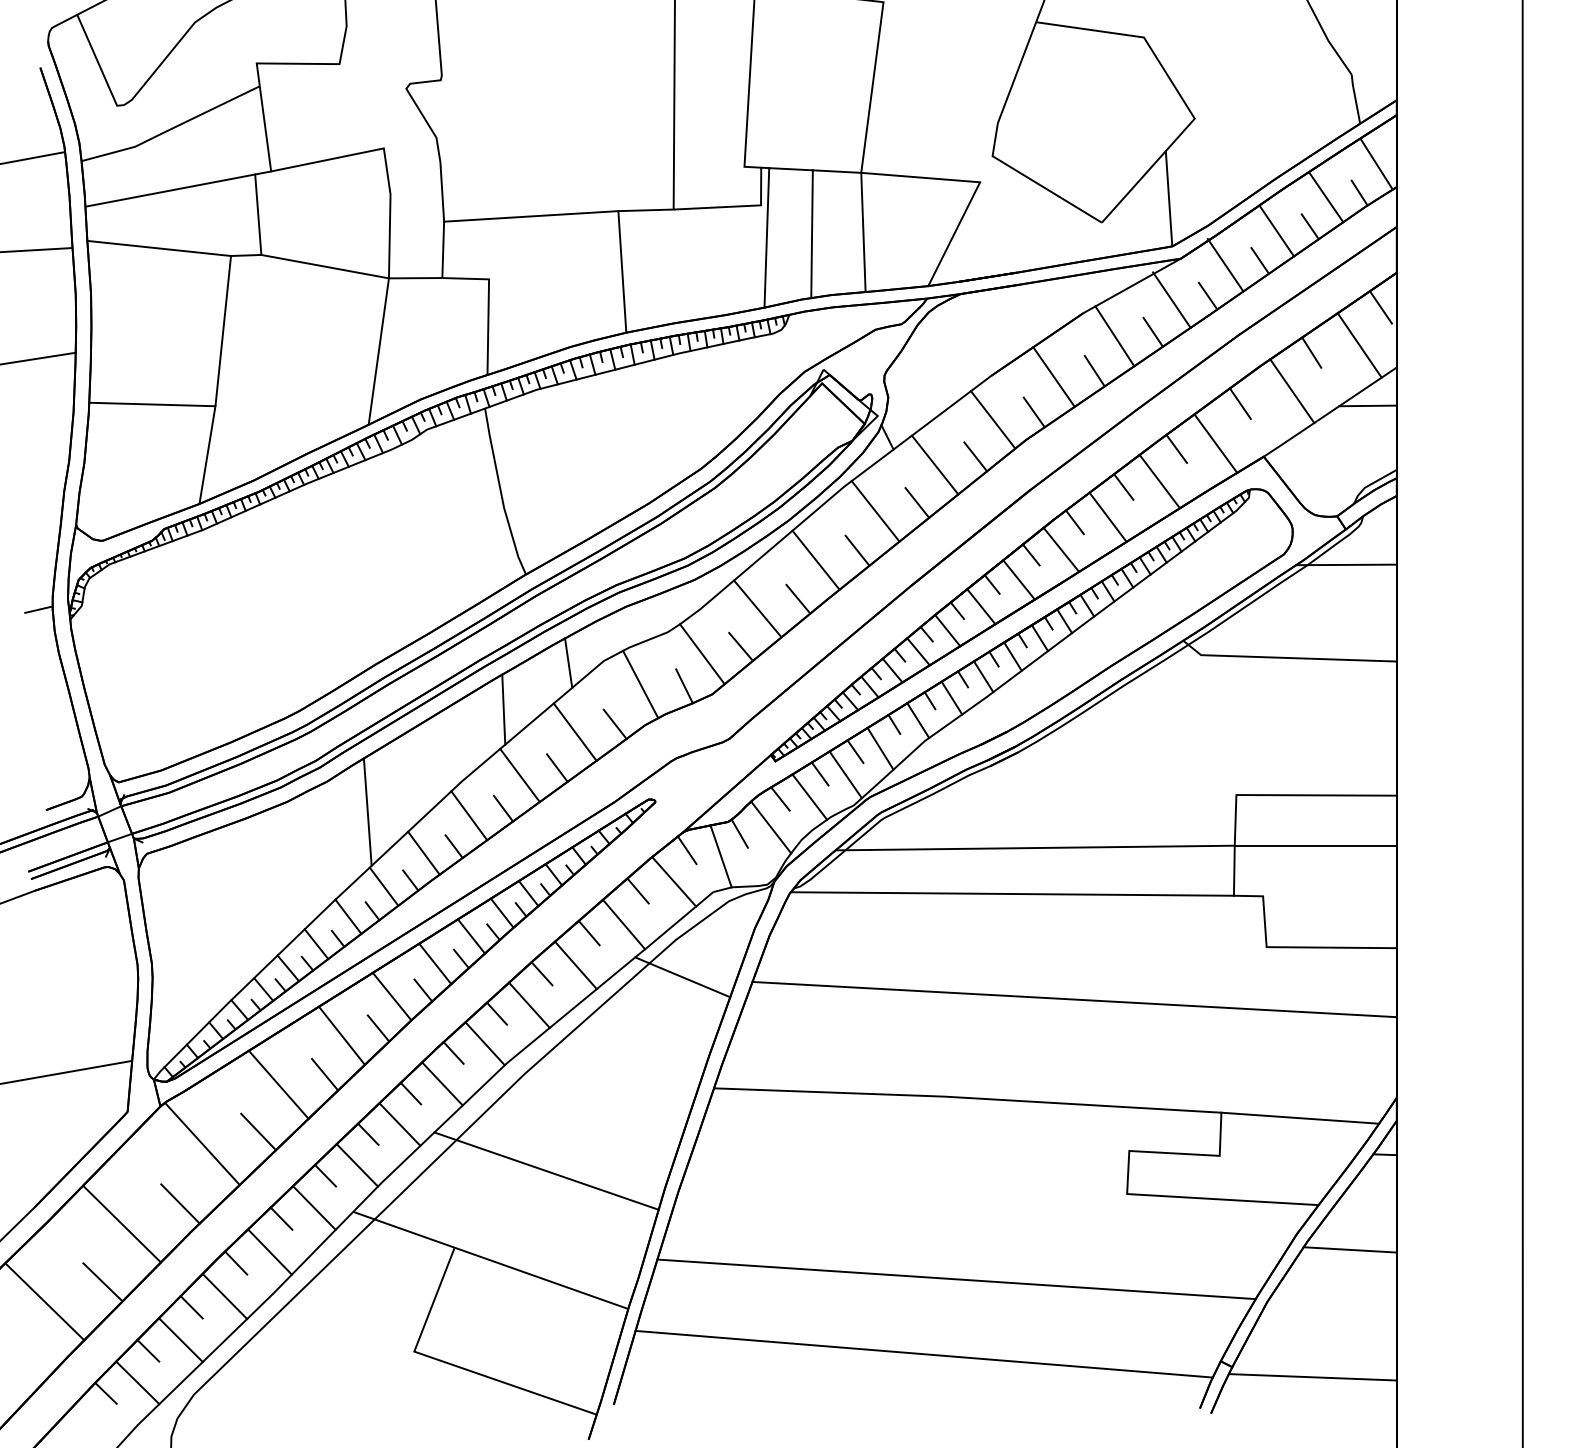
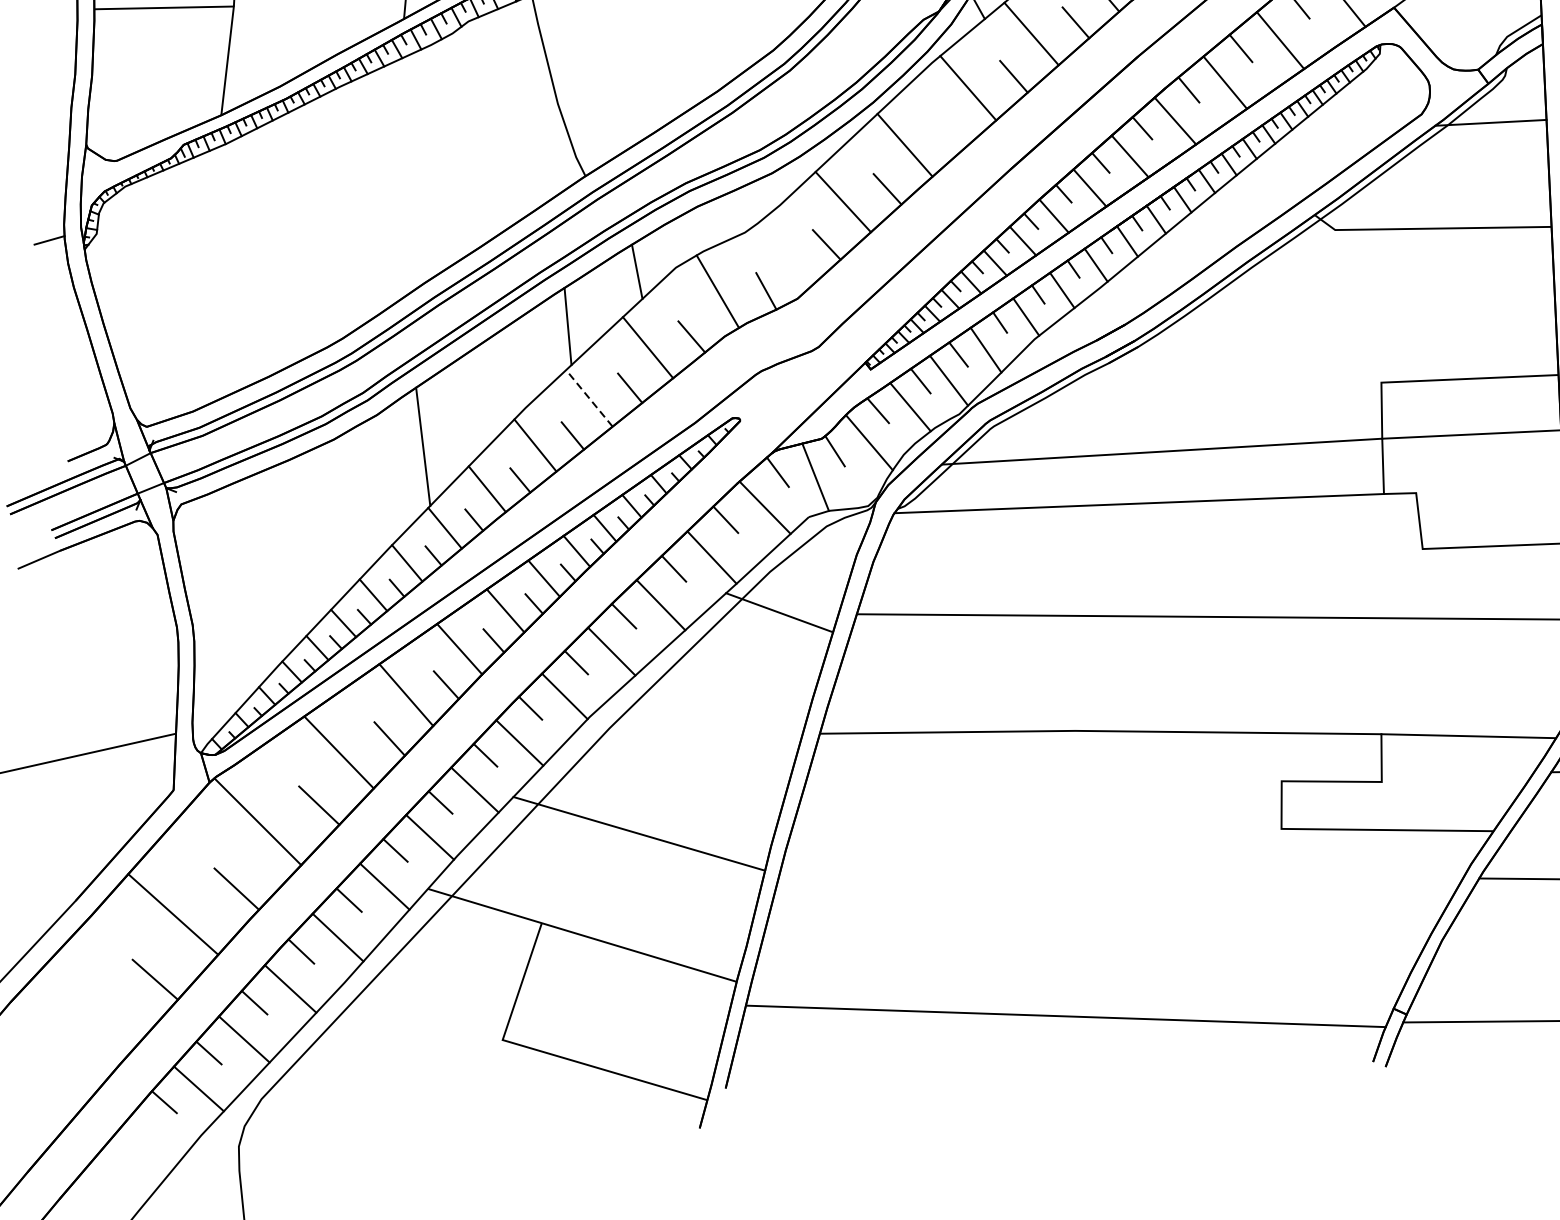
line: (857, 550) -> (950, 132), removed
line: (702, 654) -> (784, 255), removed
line: (519, 775) -> (588, 398), solid -> dashed
line: (956, 1279) -> (1097, 932), removed
line: (44, 1301) -> (91, 1003), removed

